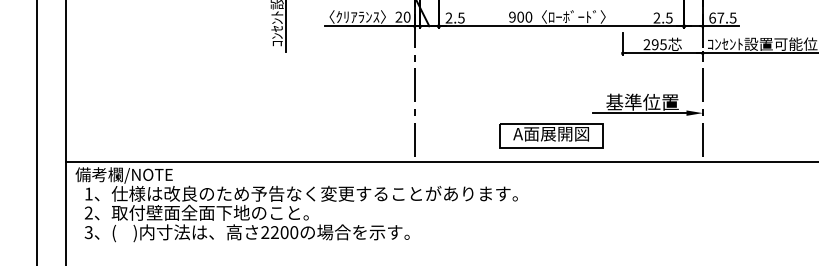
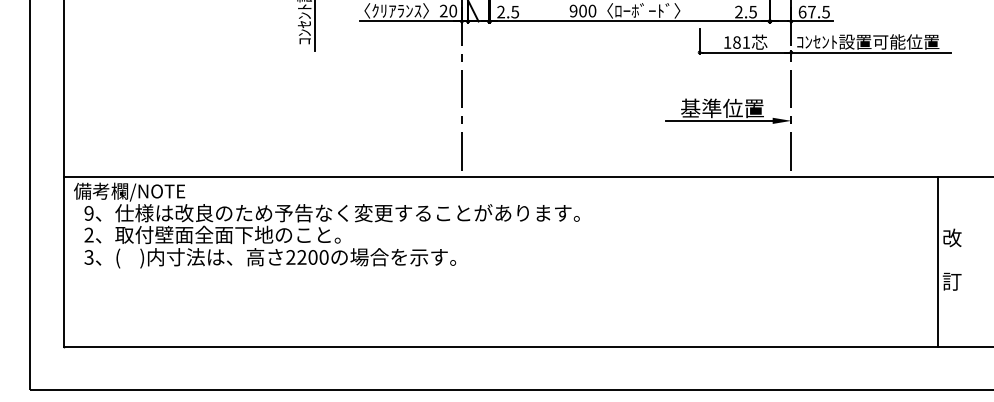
text: (654, 44) -> (736, 42), 295 -> 181
part: (551, 135) -> (618, 146), removed
text: (88, 193) -> (88, 212), 1 -> 9

